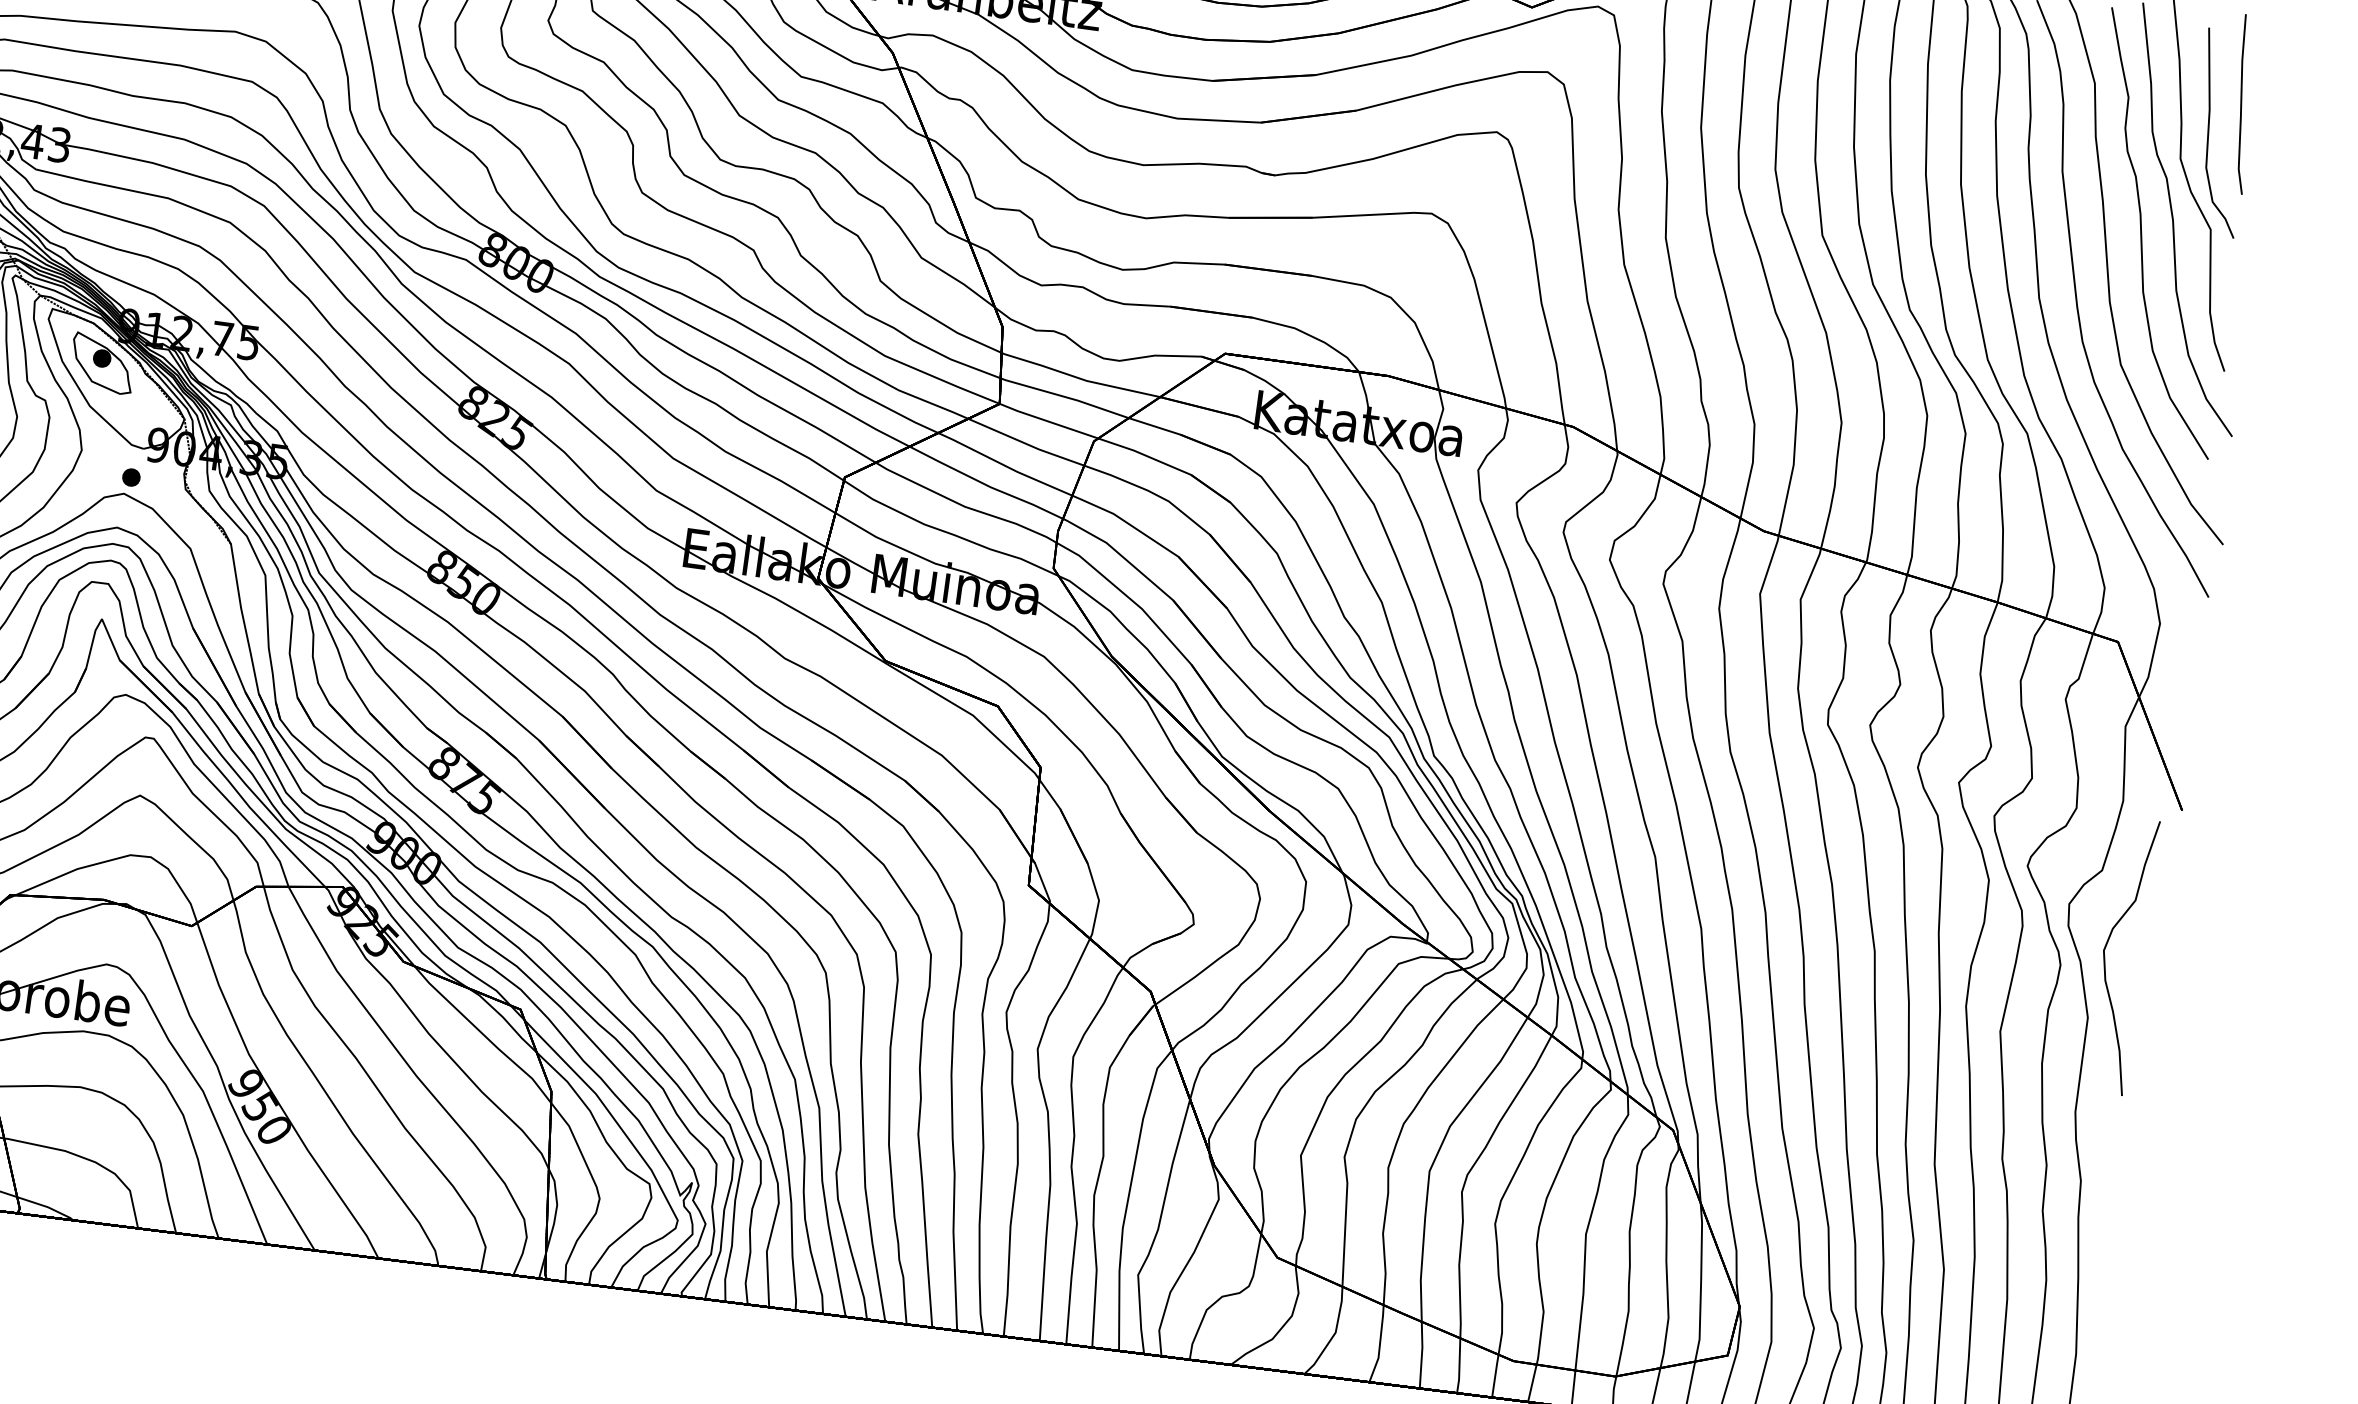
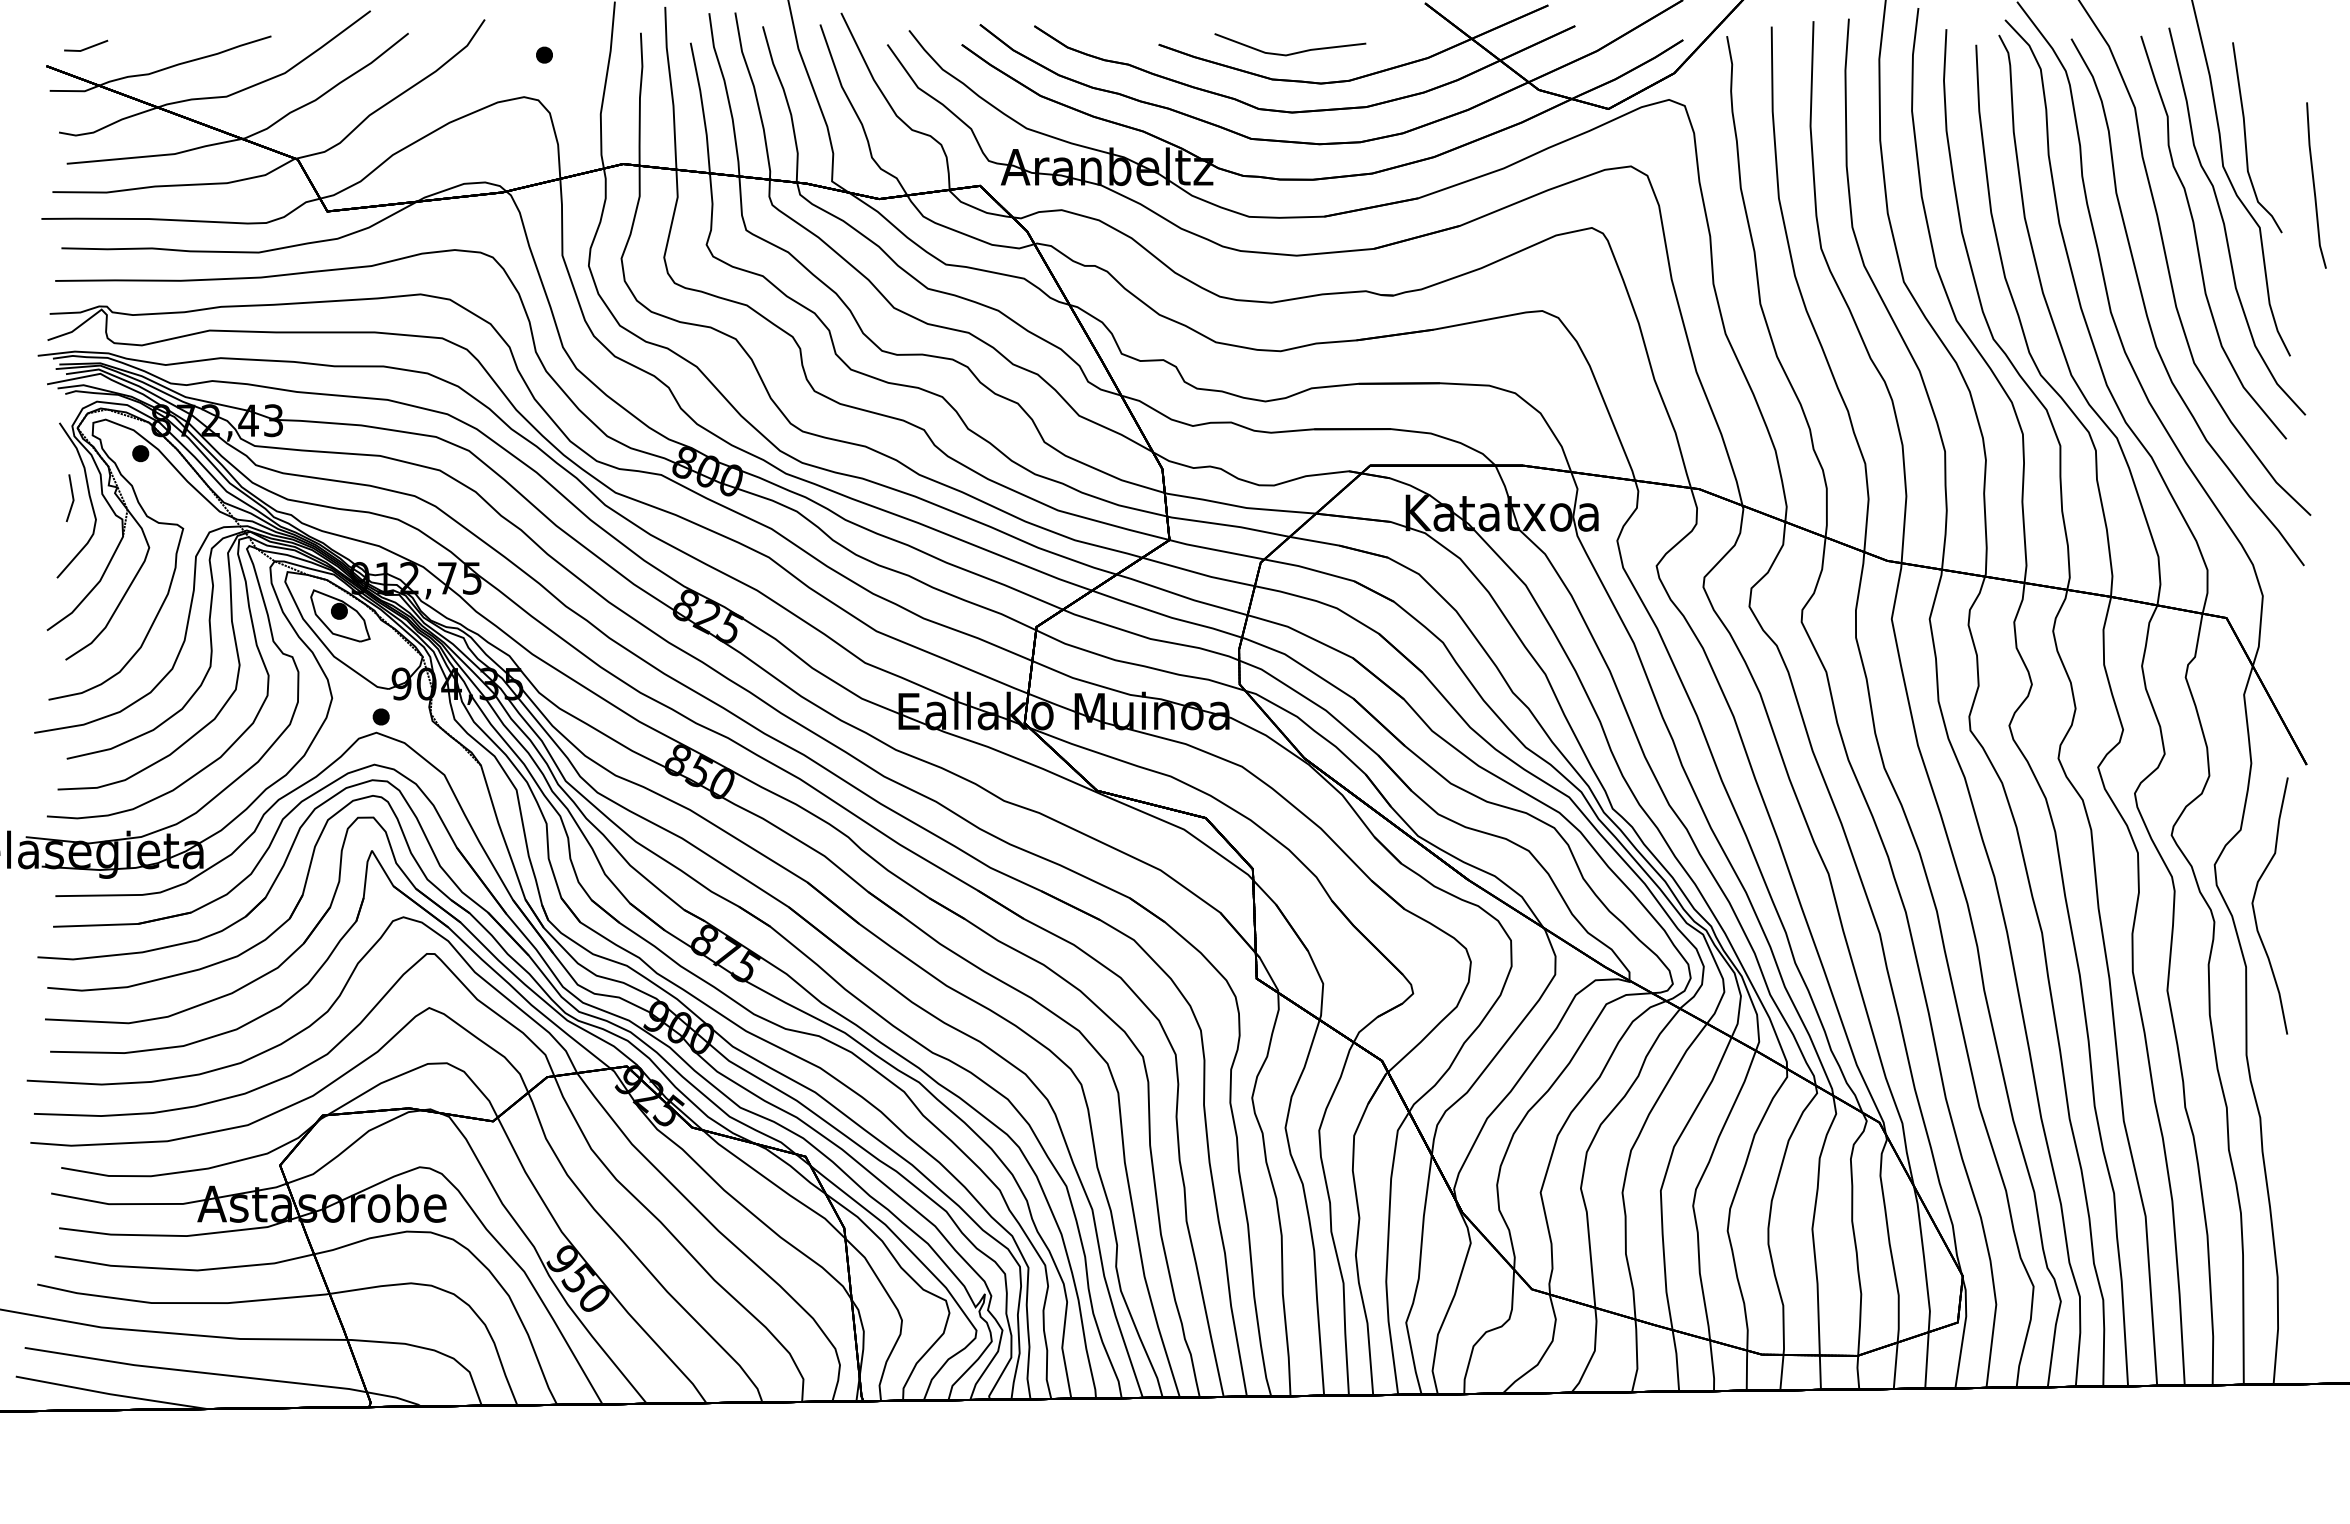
line: (2241, 104) -> (2314, 185), moved

